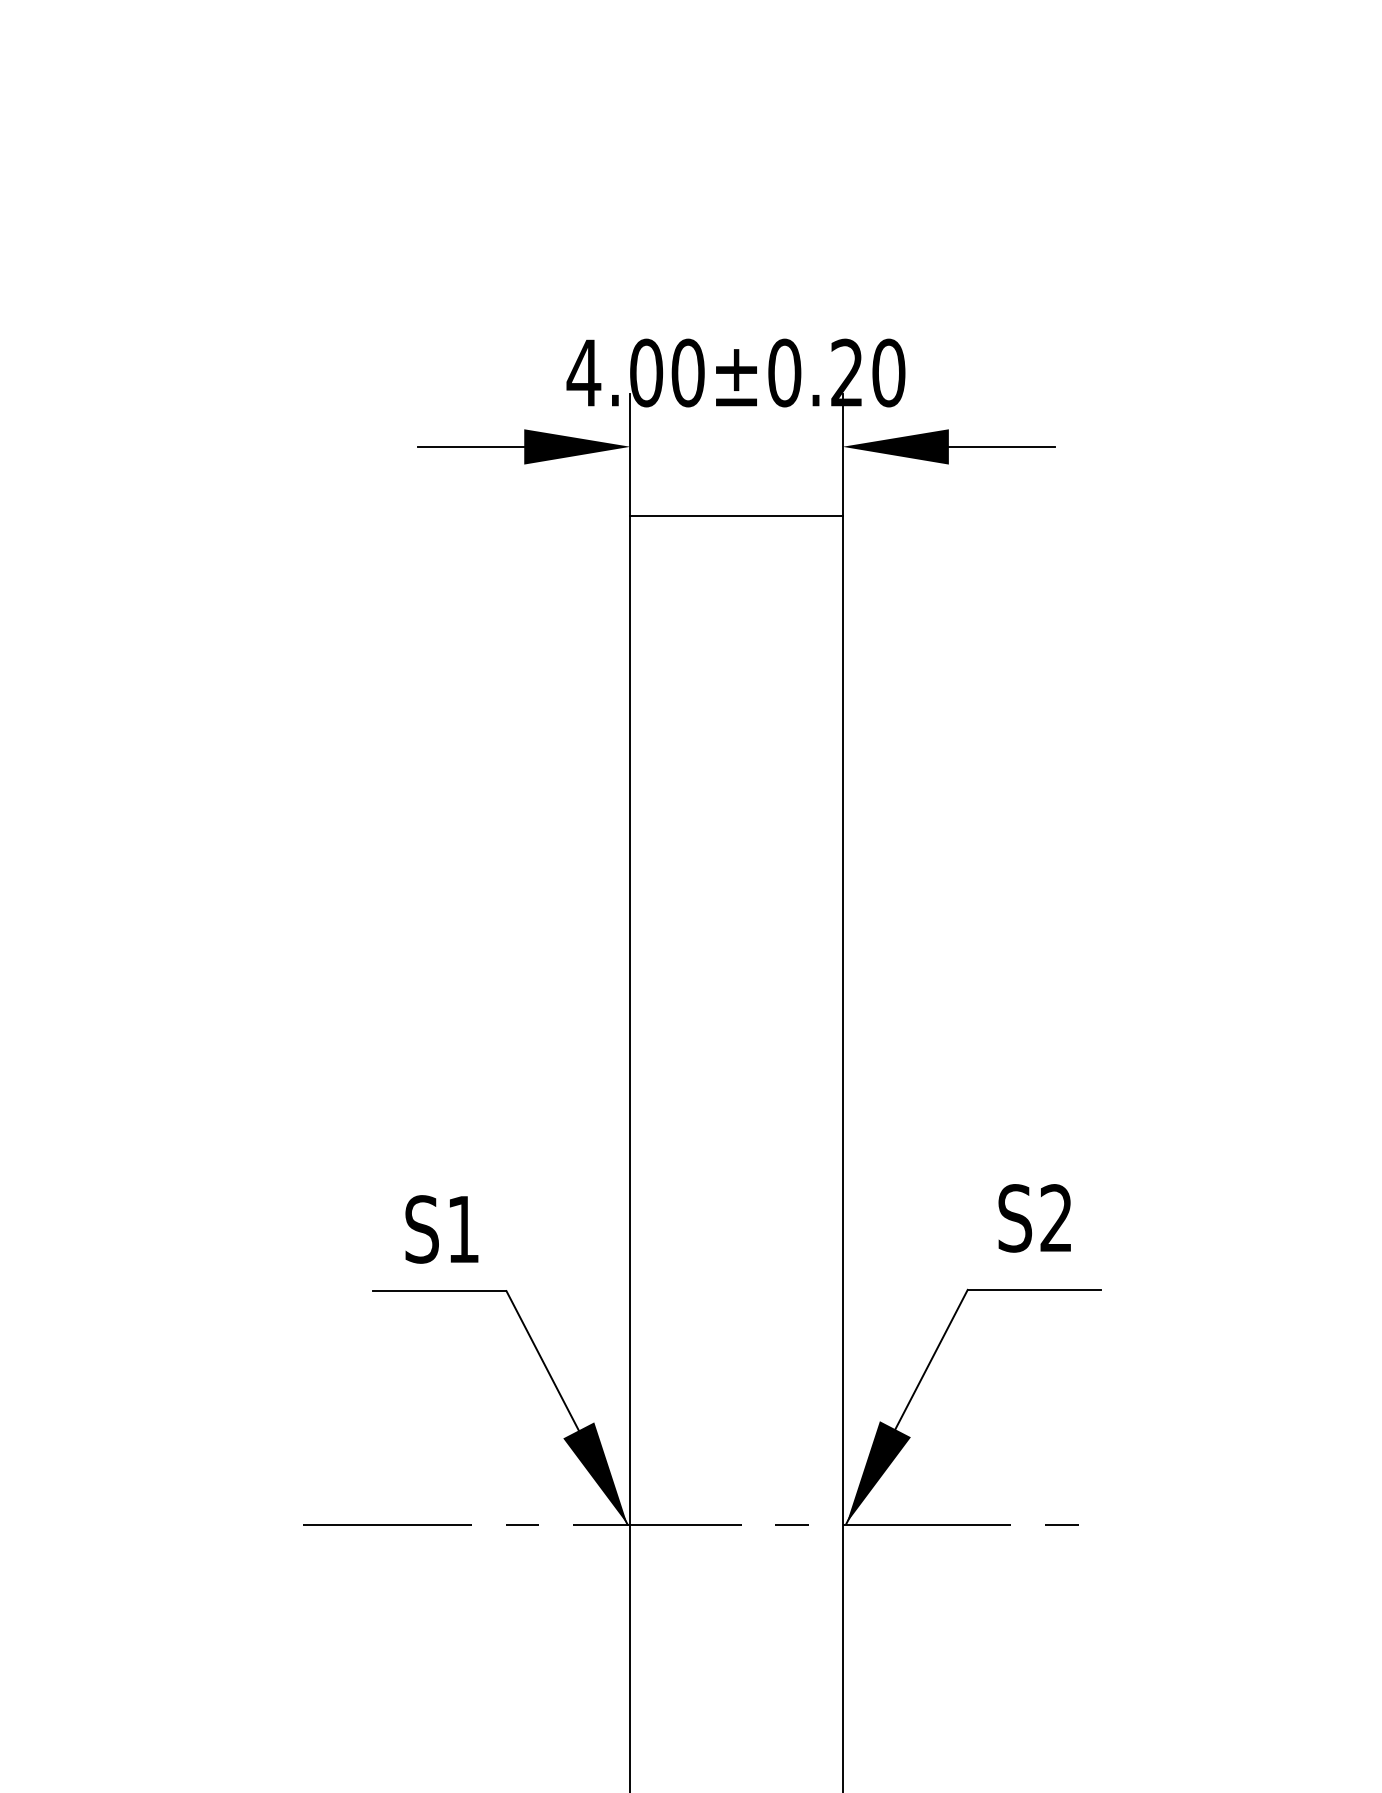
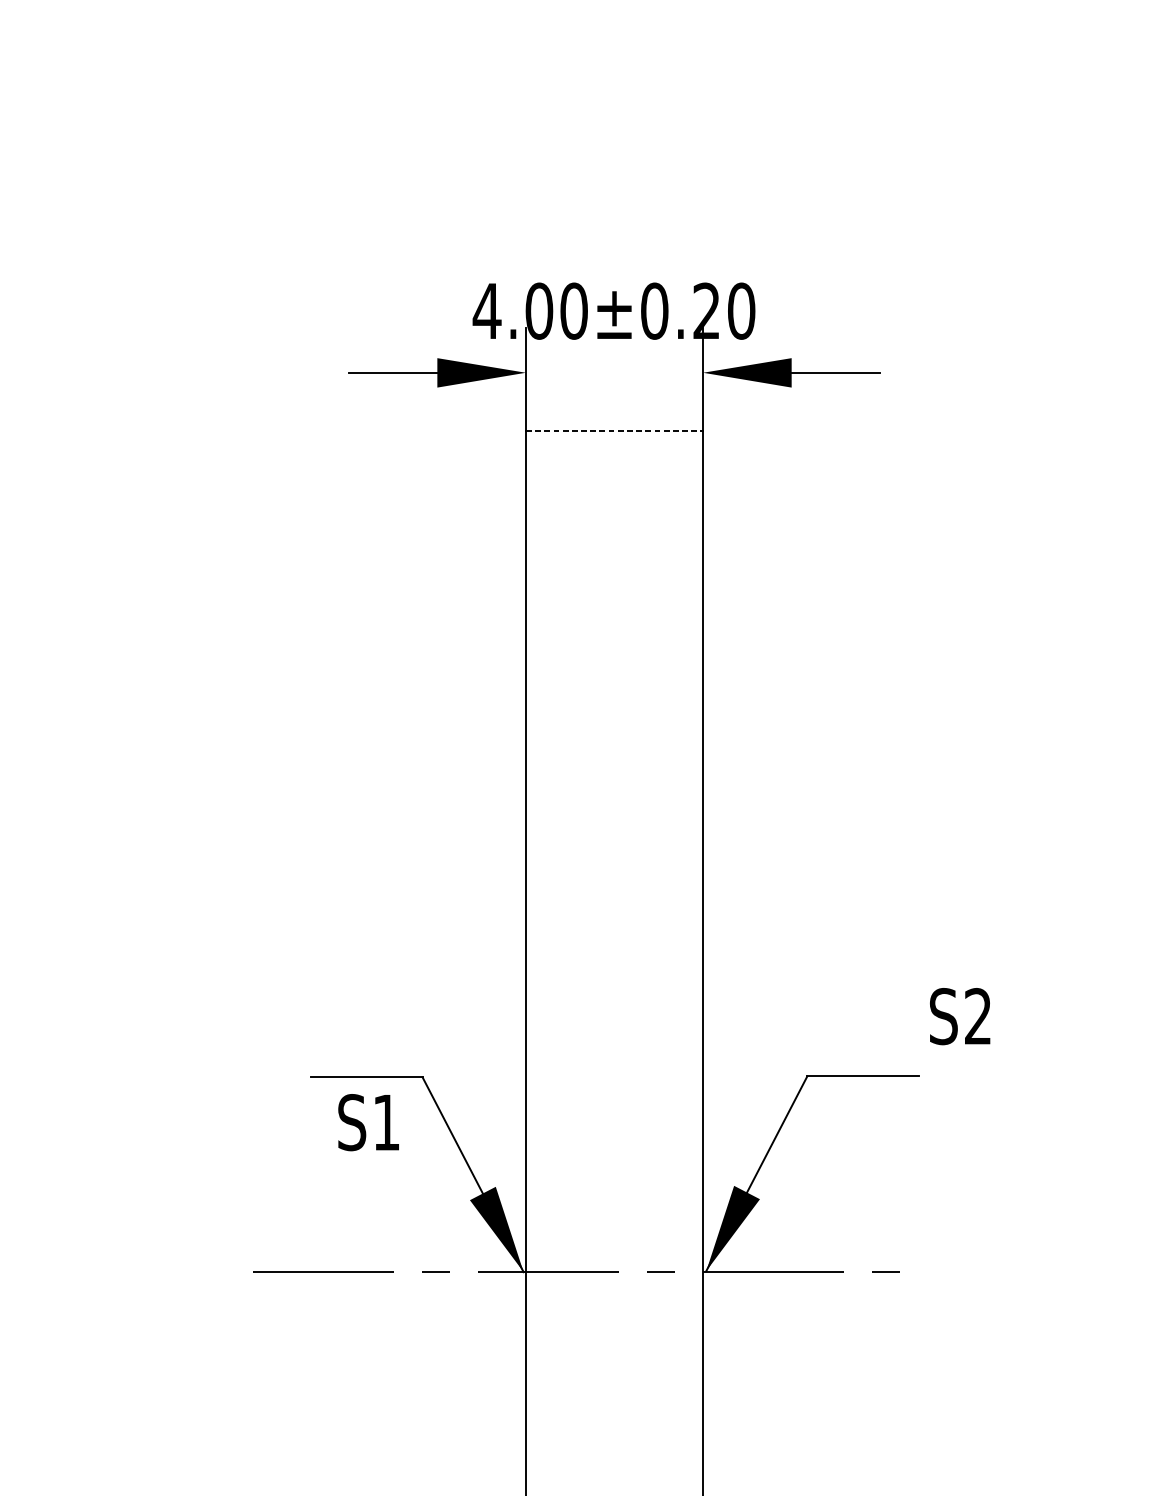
line: (737, 516) -> (615, 430), solid -> dashed
text: (1034, 1218) -> (959, 1016), moved
text: (441, 1229) -> (368, 1122), moved

